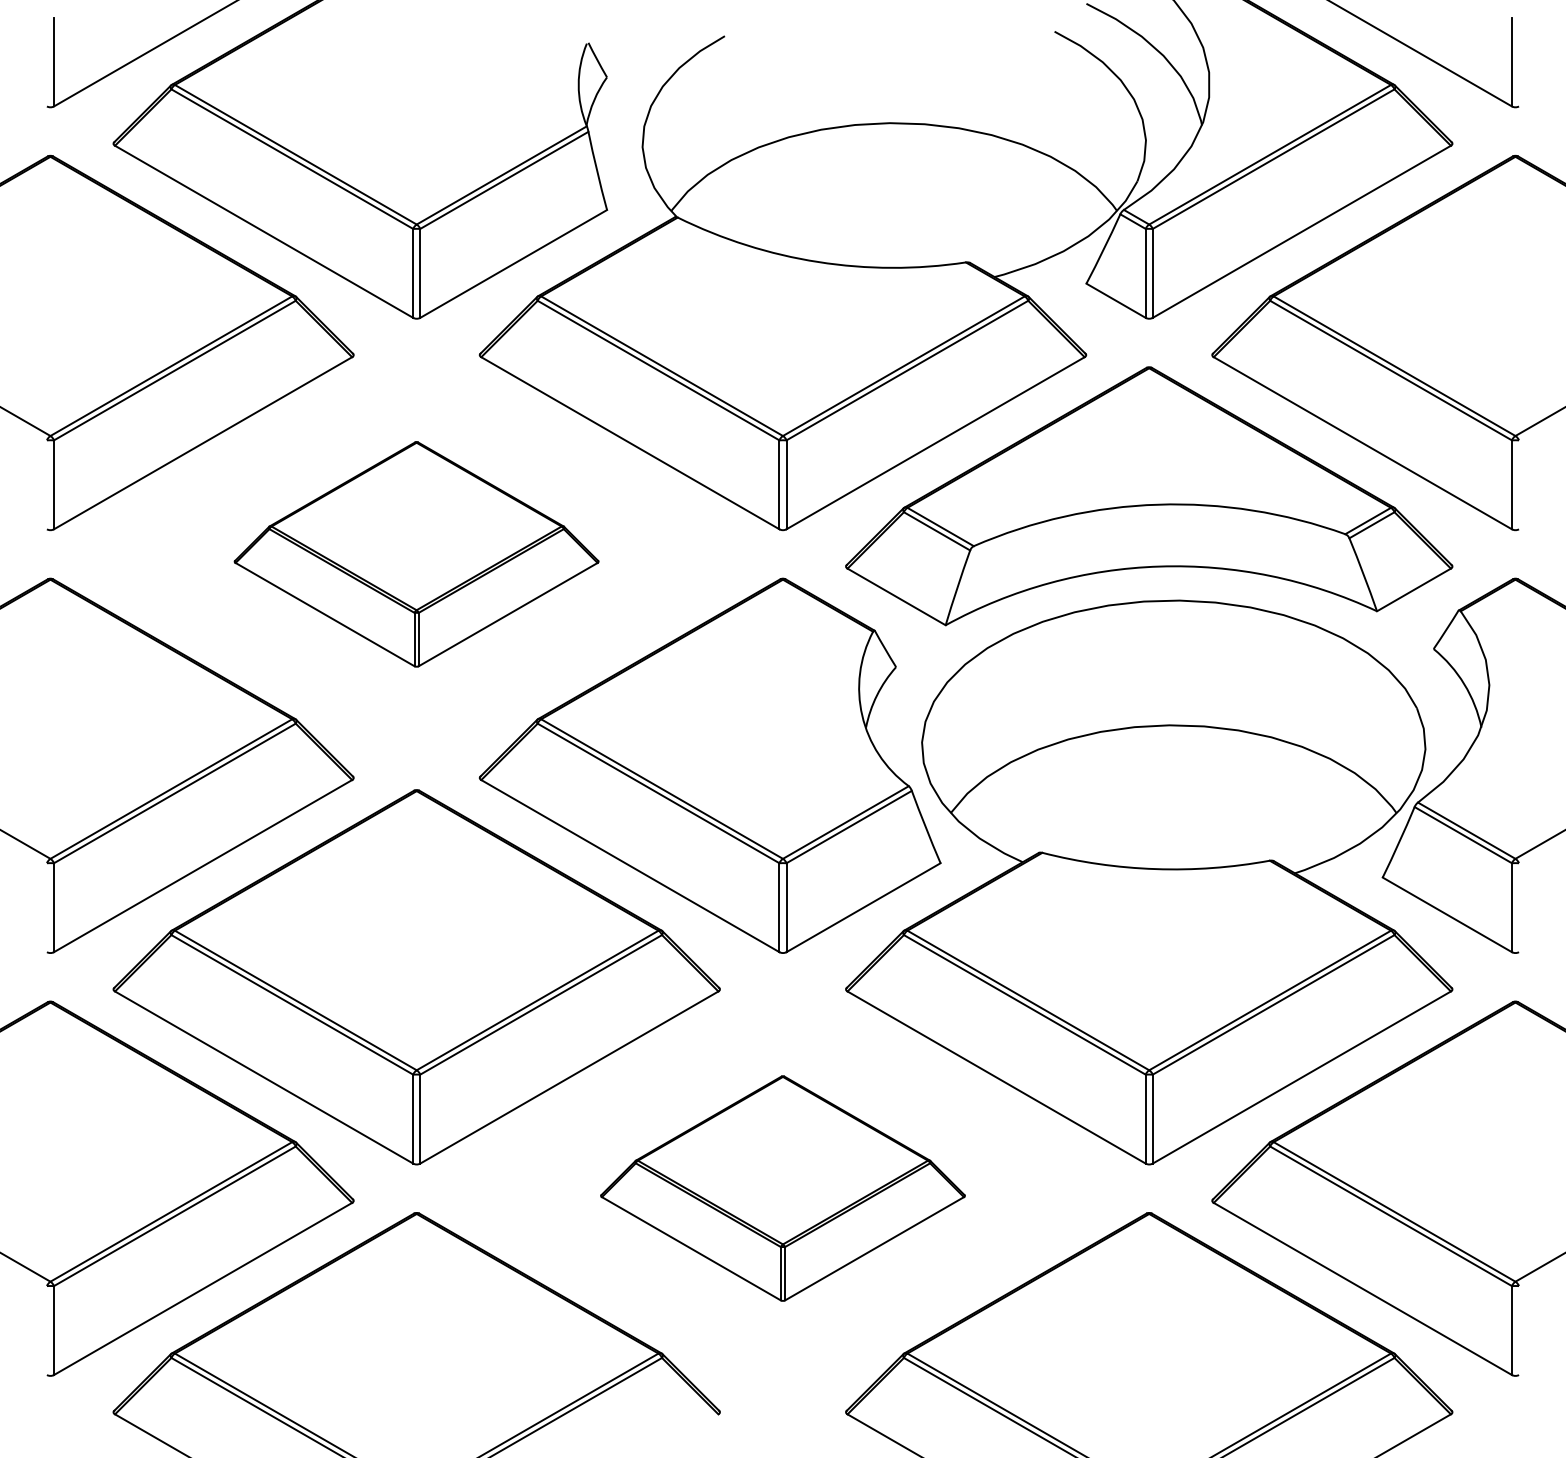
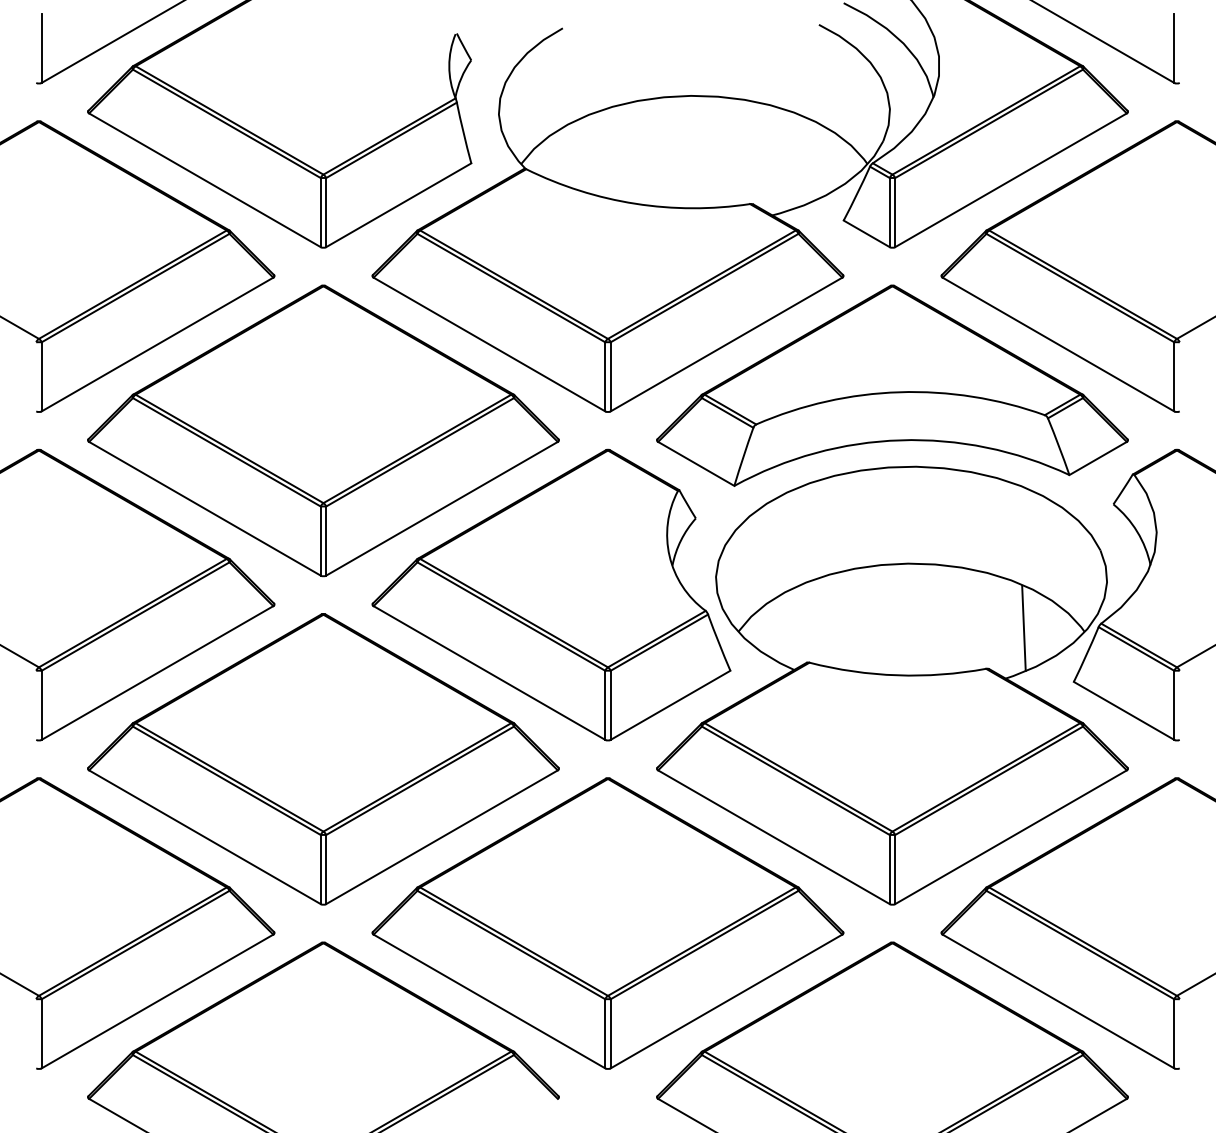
part: (416, 554) -> (323, 430), size x1.67
line: (1318, 808) -> (1023, 628), added
part: (782, 1188) -> (607, 923), size x1.67

